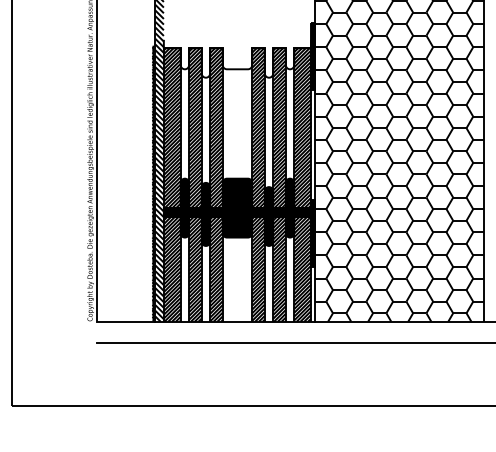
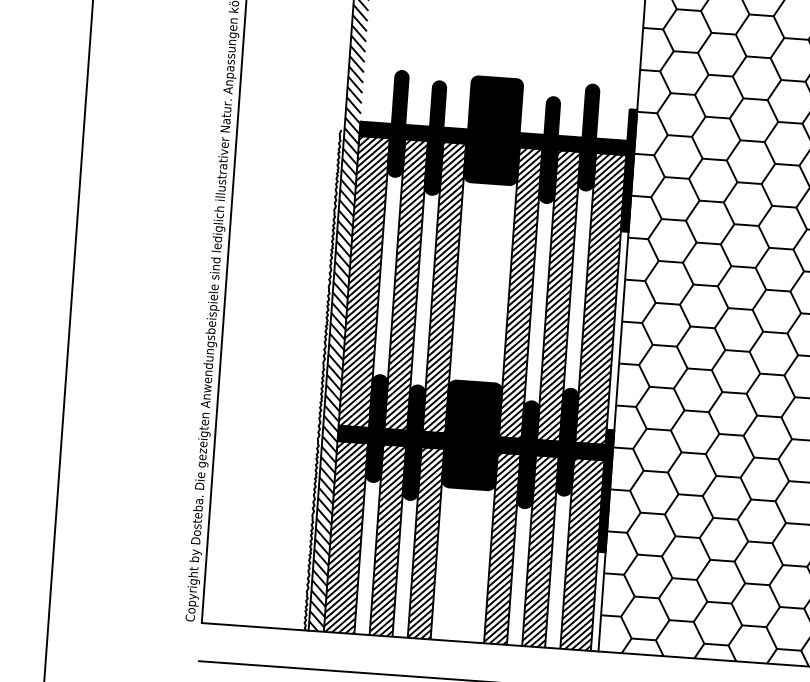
fill: (237, 43) -> (493, 136), added

